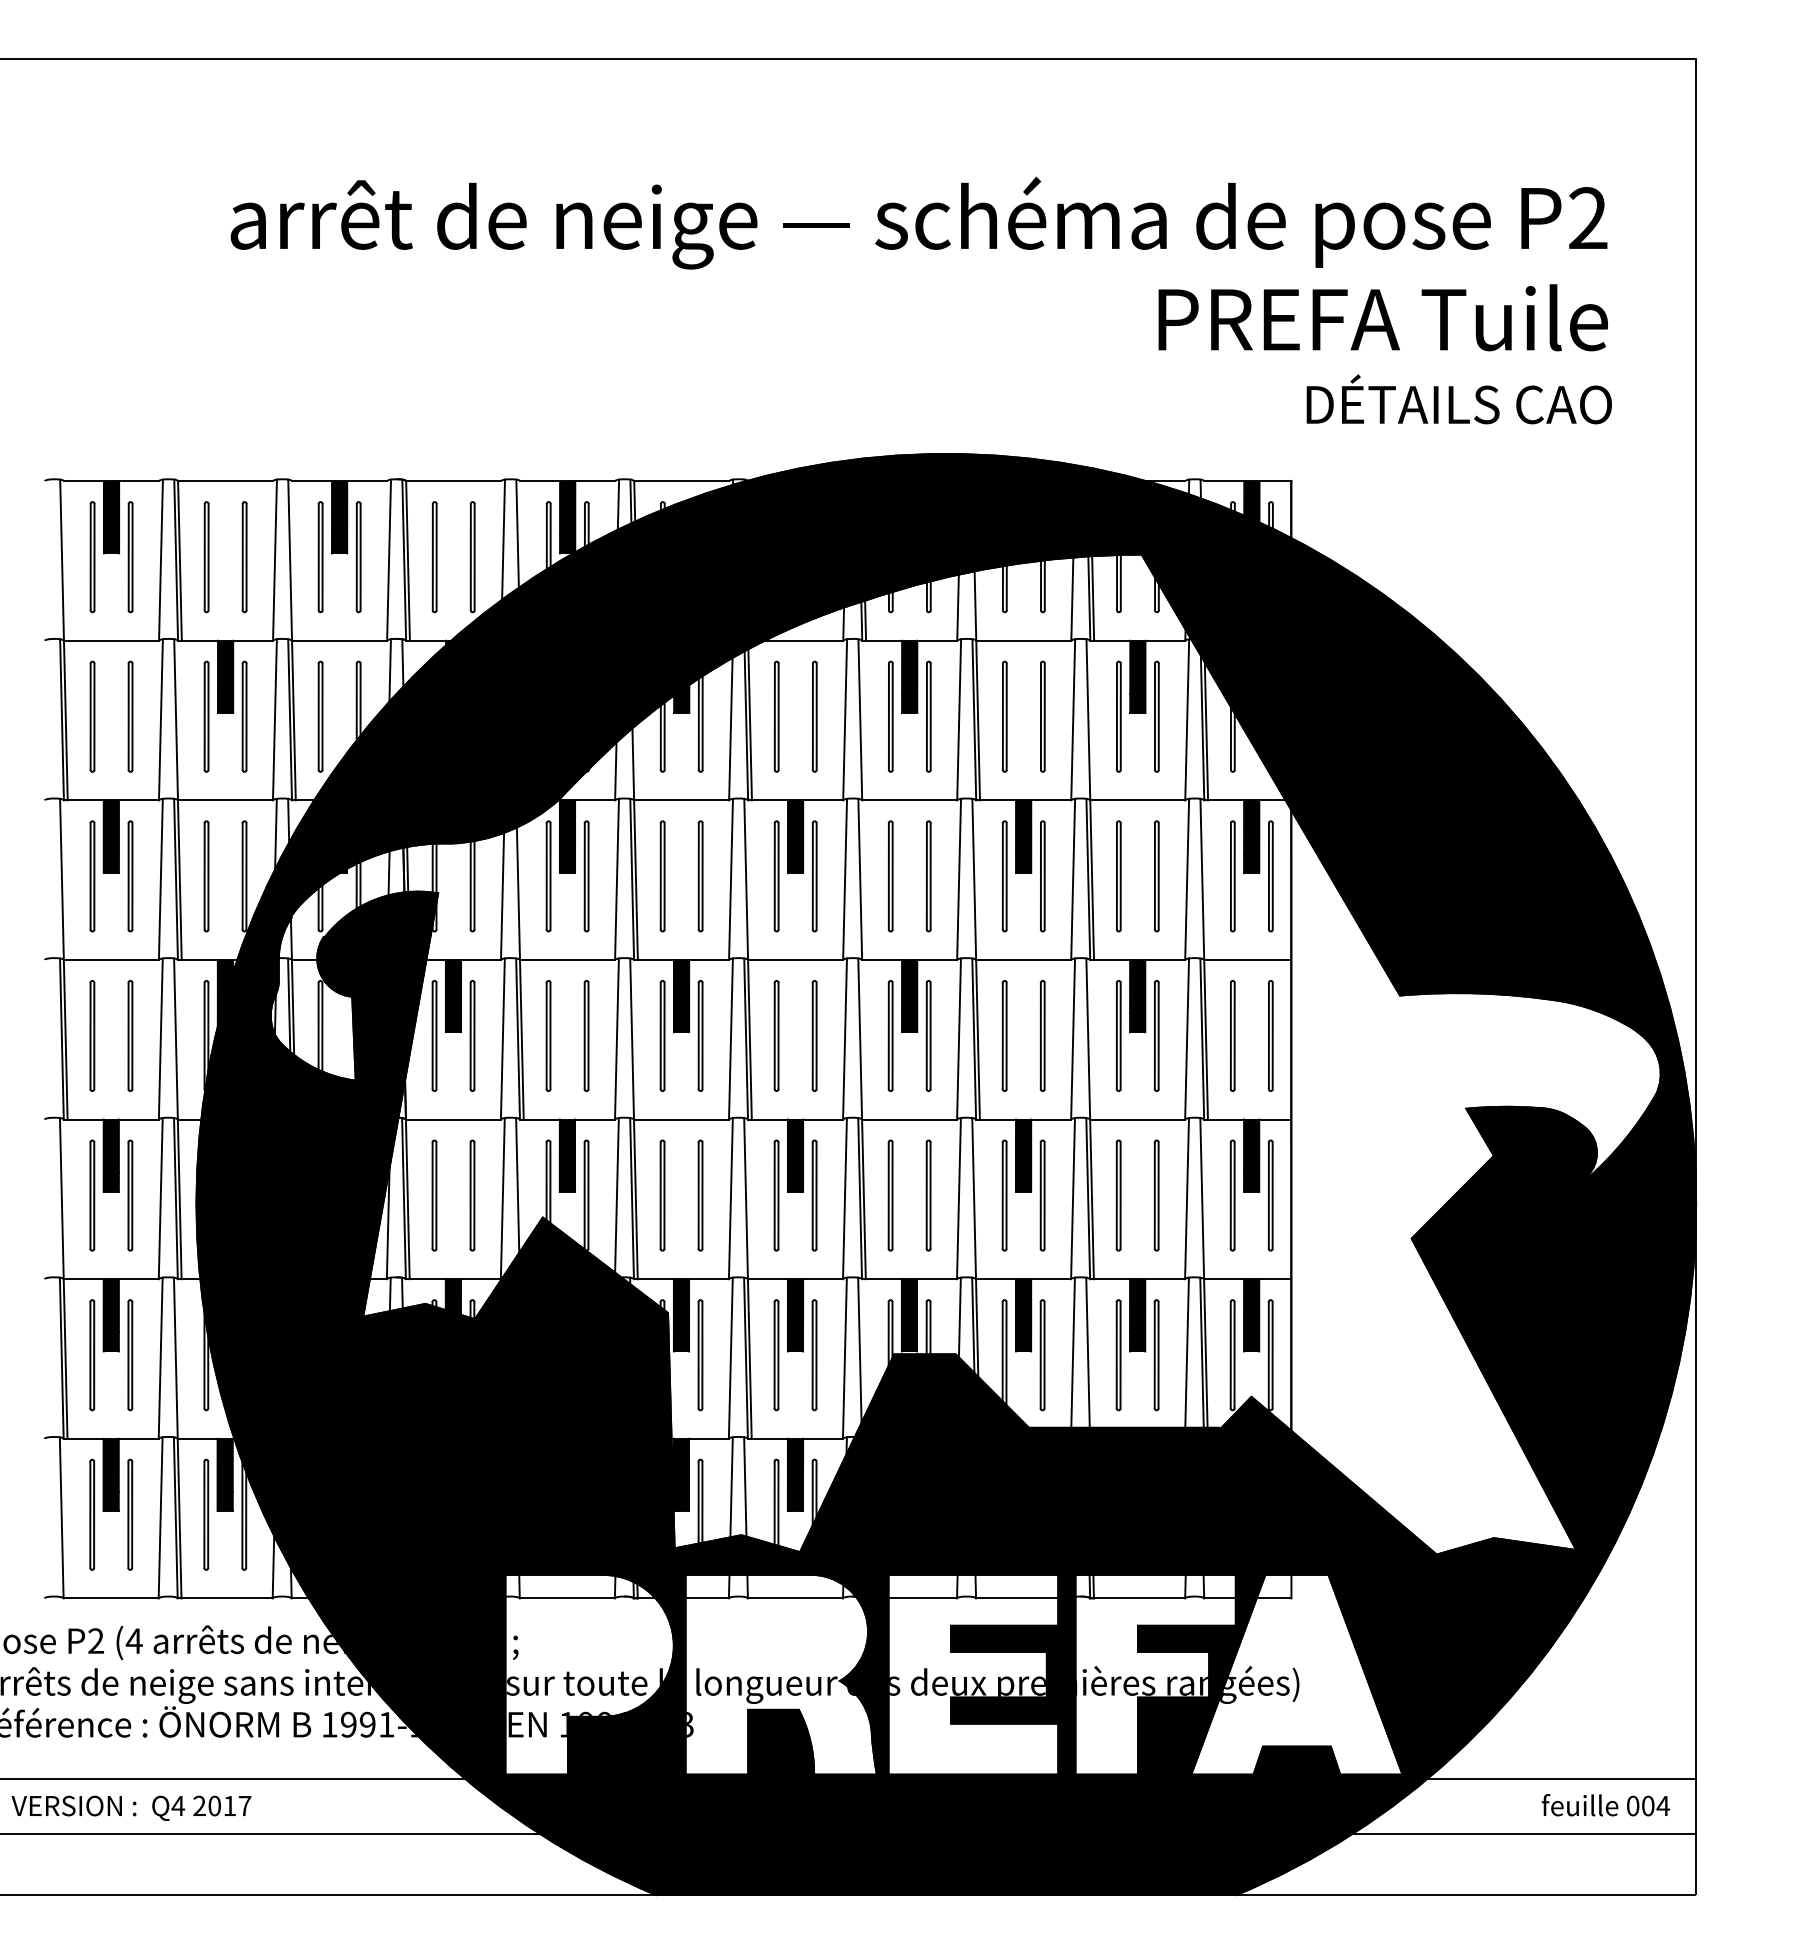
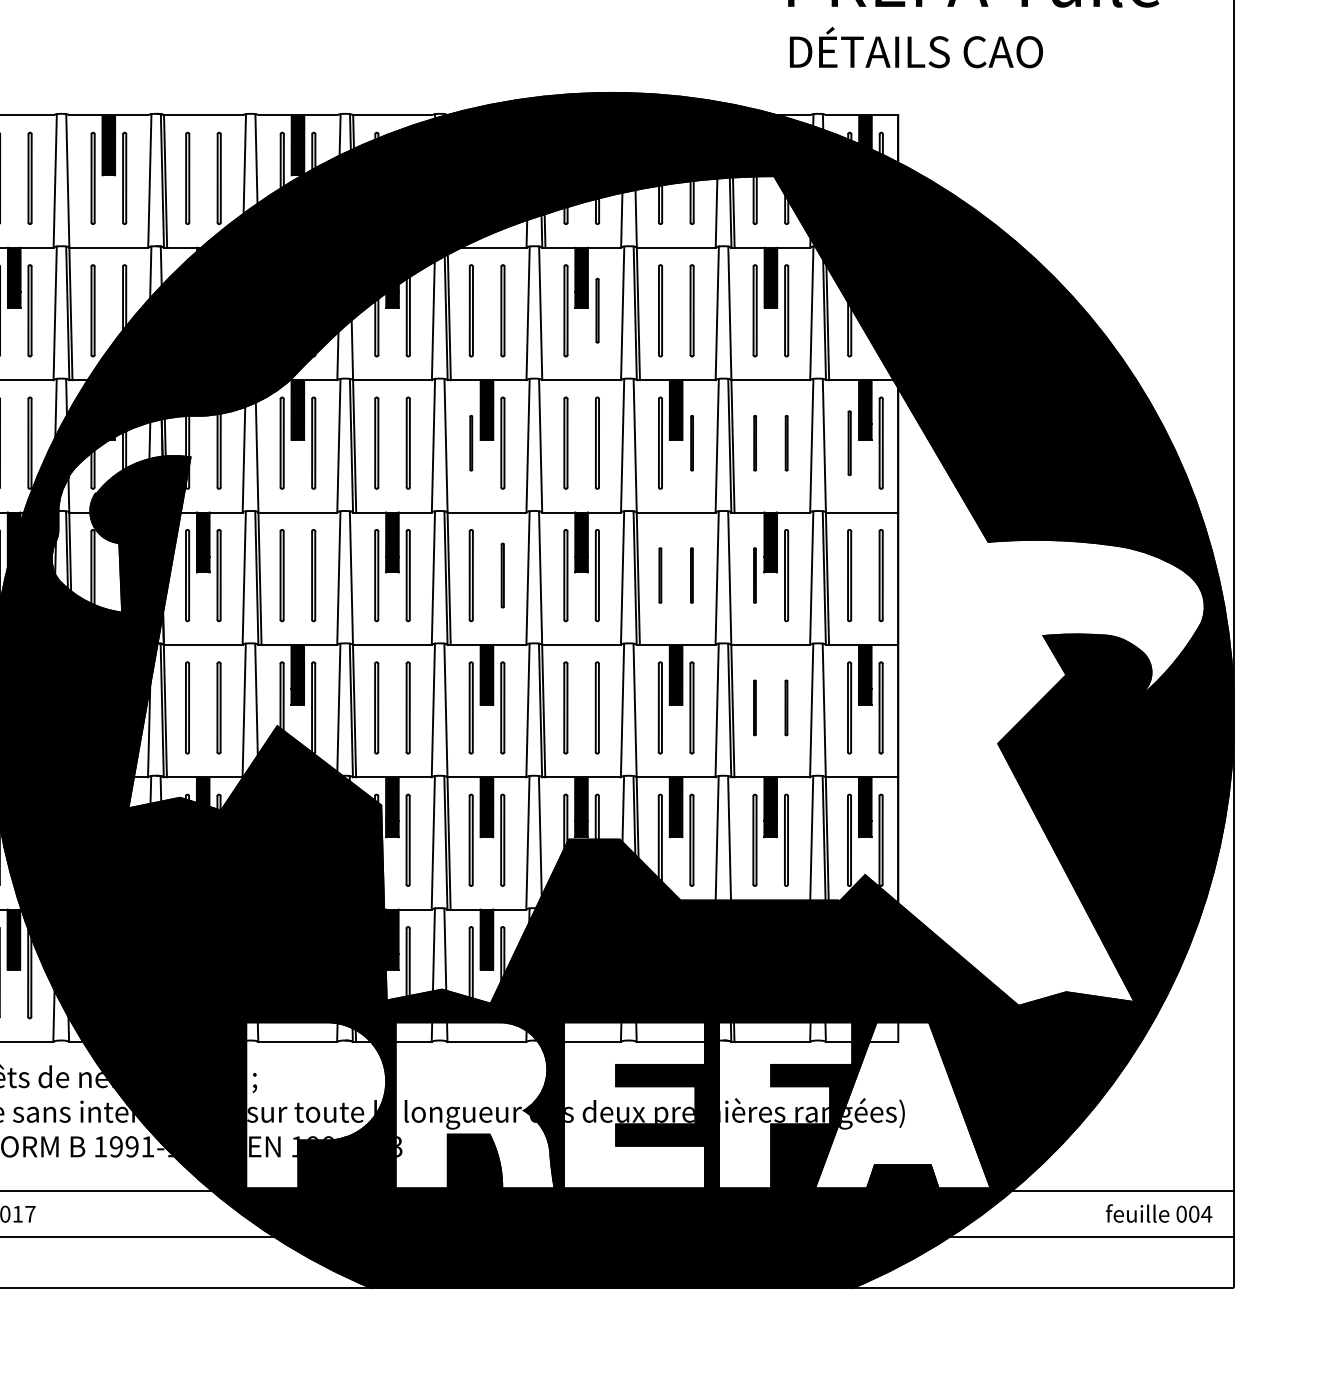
text: (1458, 399) -> (915, 47), moved
part: (928, 716) -> (597, 310), size x0.7
part: (776, 876) -> (471, 443), size x0.6
part: (1042, 876) -> (691, 443), size x0.6
part: (1118, 876) -> (754, 443), size x0.6
part: (1156, 876) -> (786, 443), size x0.6
part: (1232, 876) -> (849, 443), size x0.7
part: (814, 1035) -> (502, 575), size x0.7
part: (1004, 1035) -> (660, 575), size x0.6
part: (1042, 1035) -> (691, 575), size x0.6
part: (1118, 1035) -> (754, 575), size x0.6
part: (1118, 1195) -> (754, 707), size x0.6
part: (1156, 1195) -> (786, 707), size x0.6

